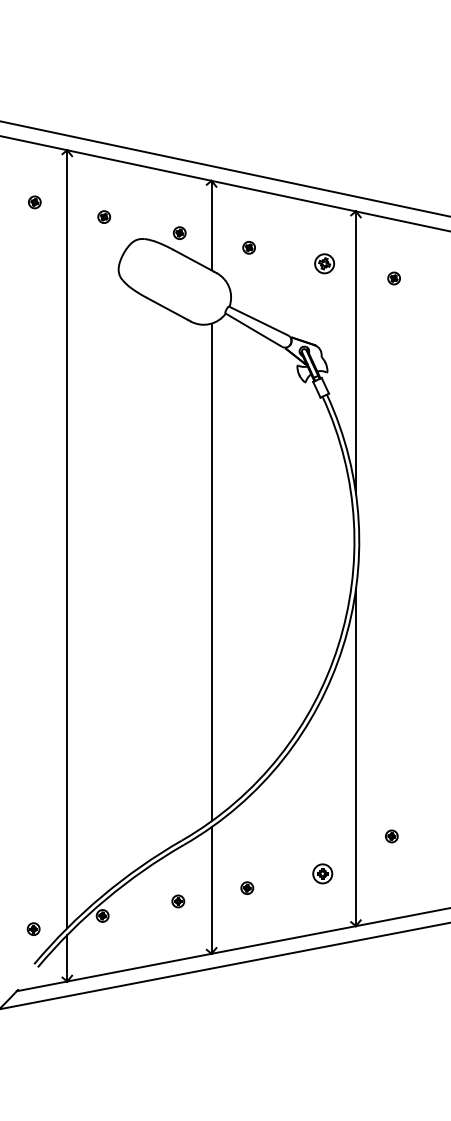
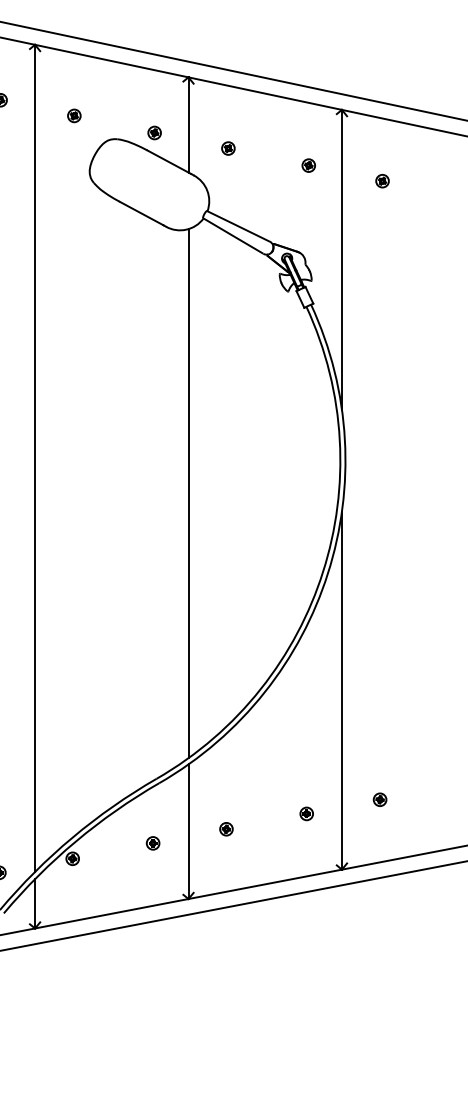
part: (324, 263) -> (308, 165), size x0.62
part: (391, 836) -> (379, 799), moved
part: (322, 873) -> (306, 813), size x0.62

